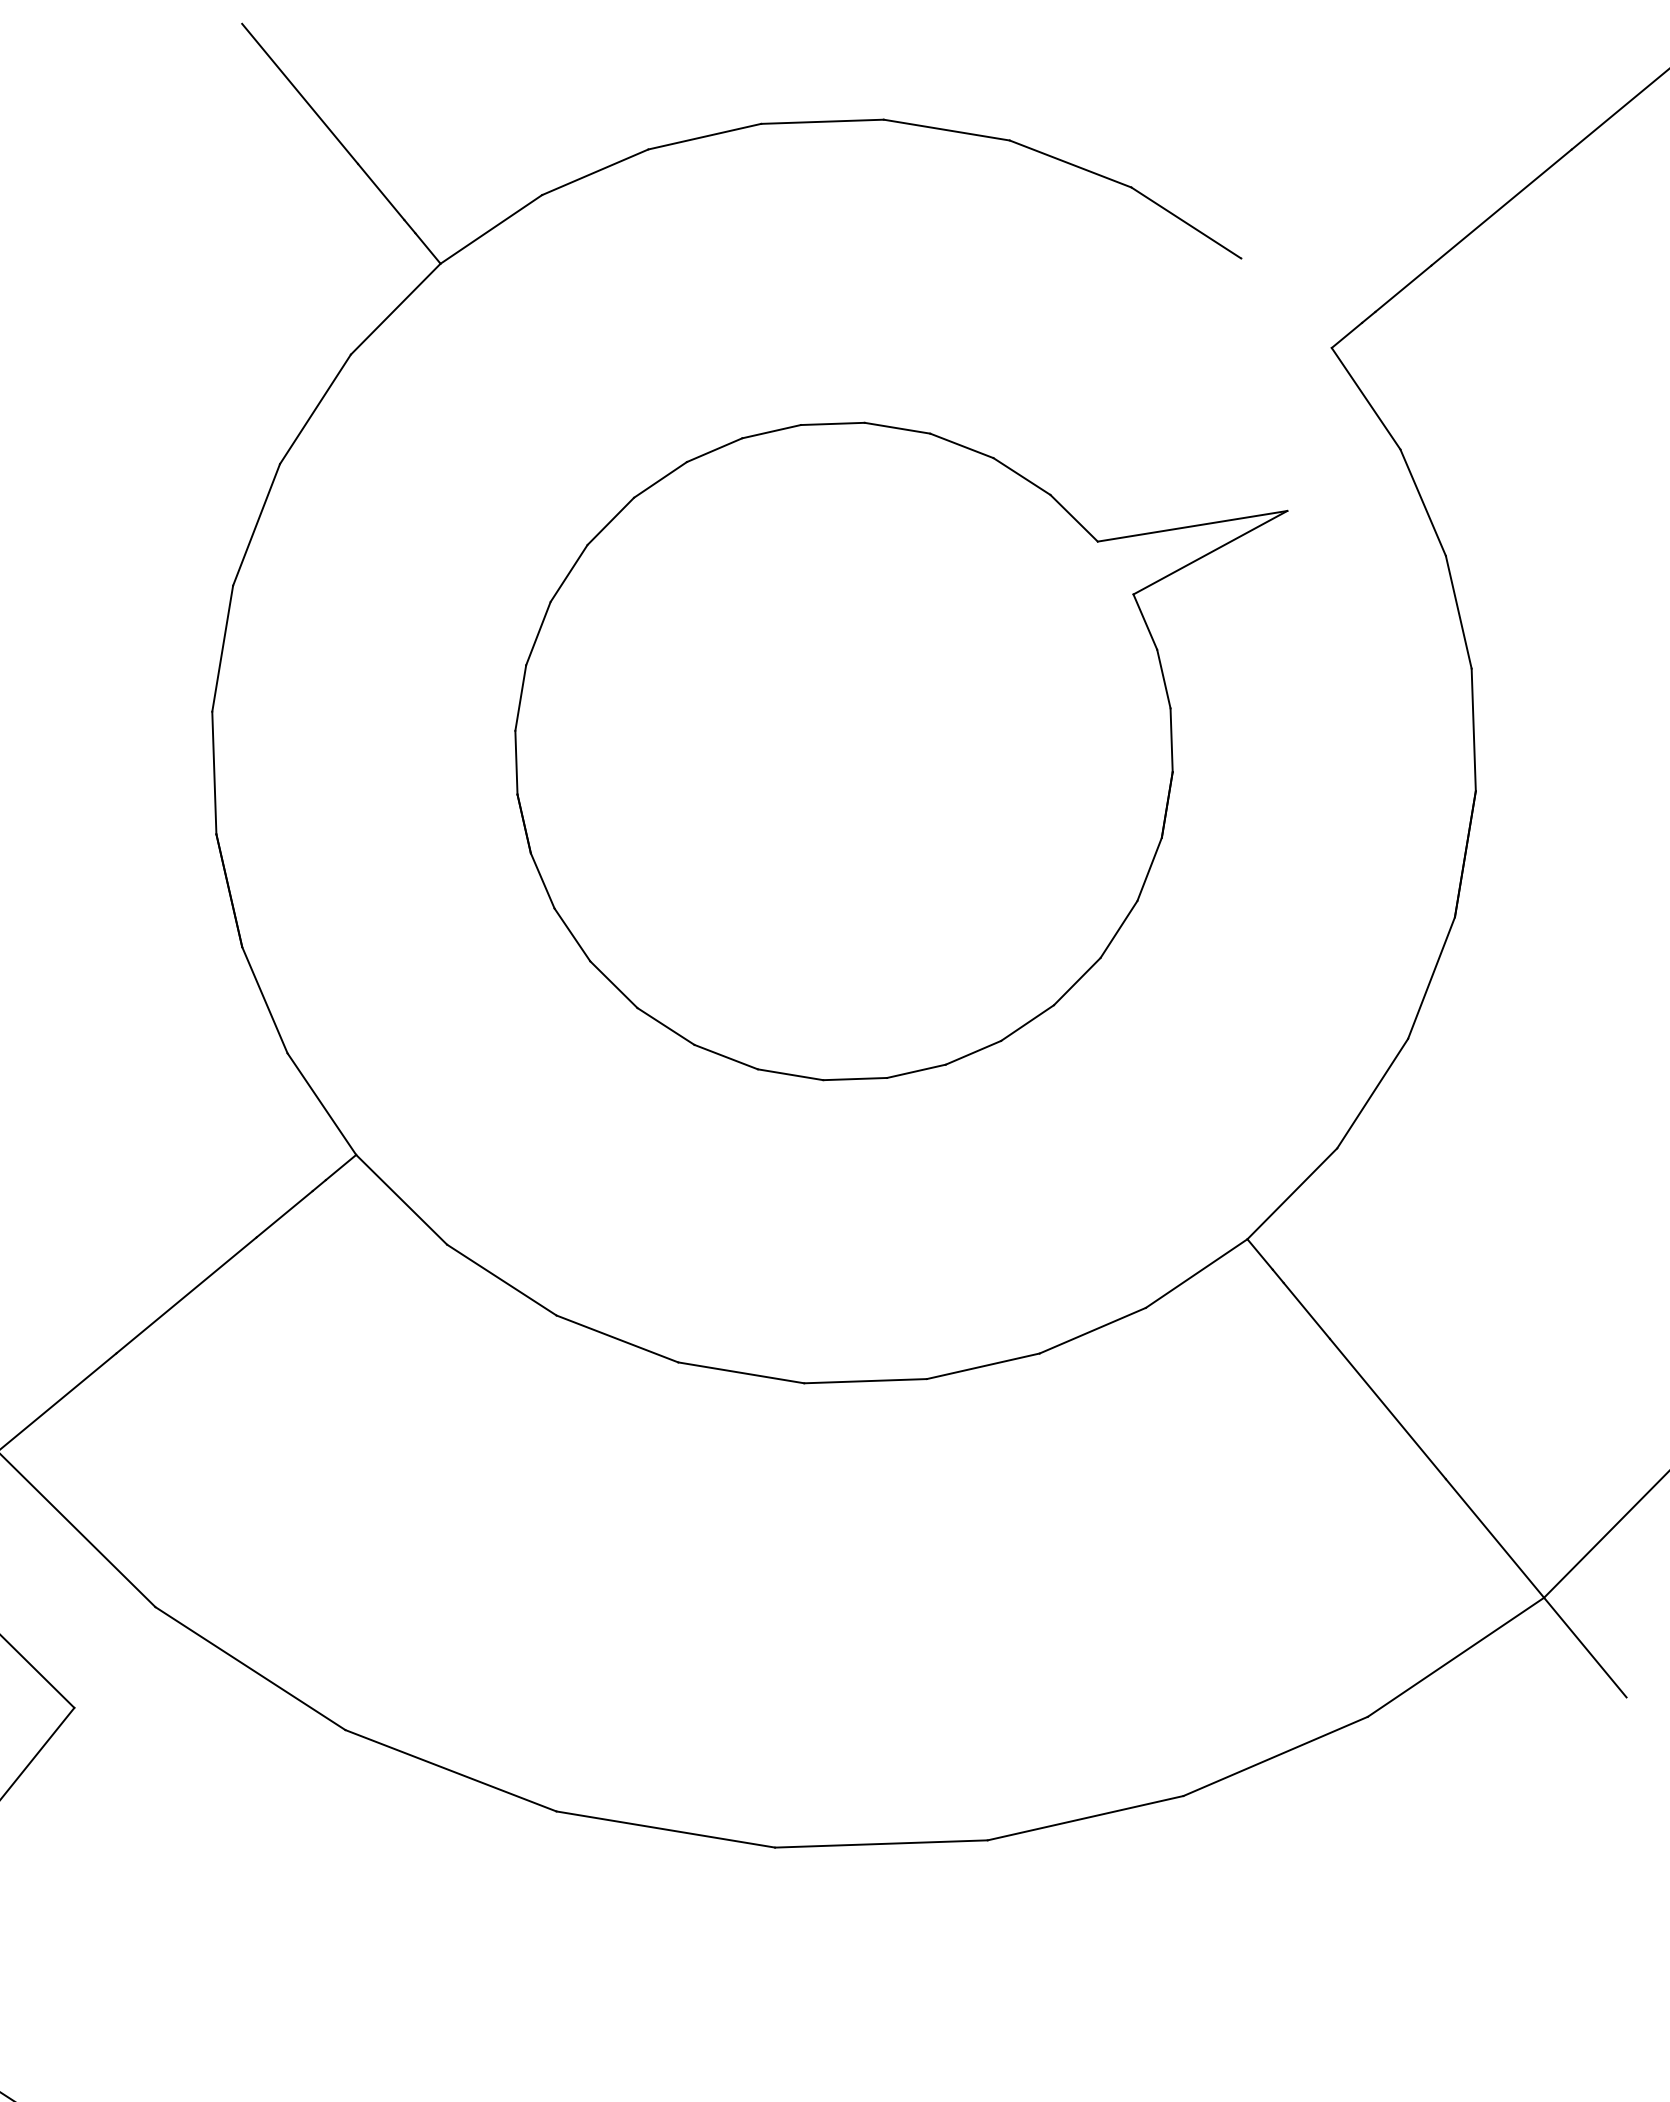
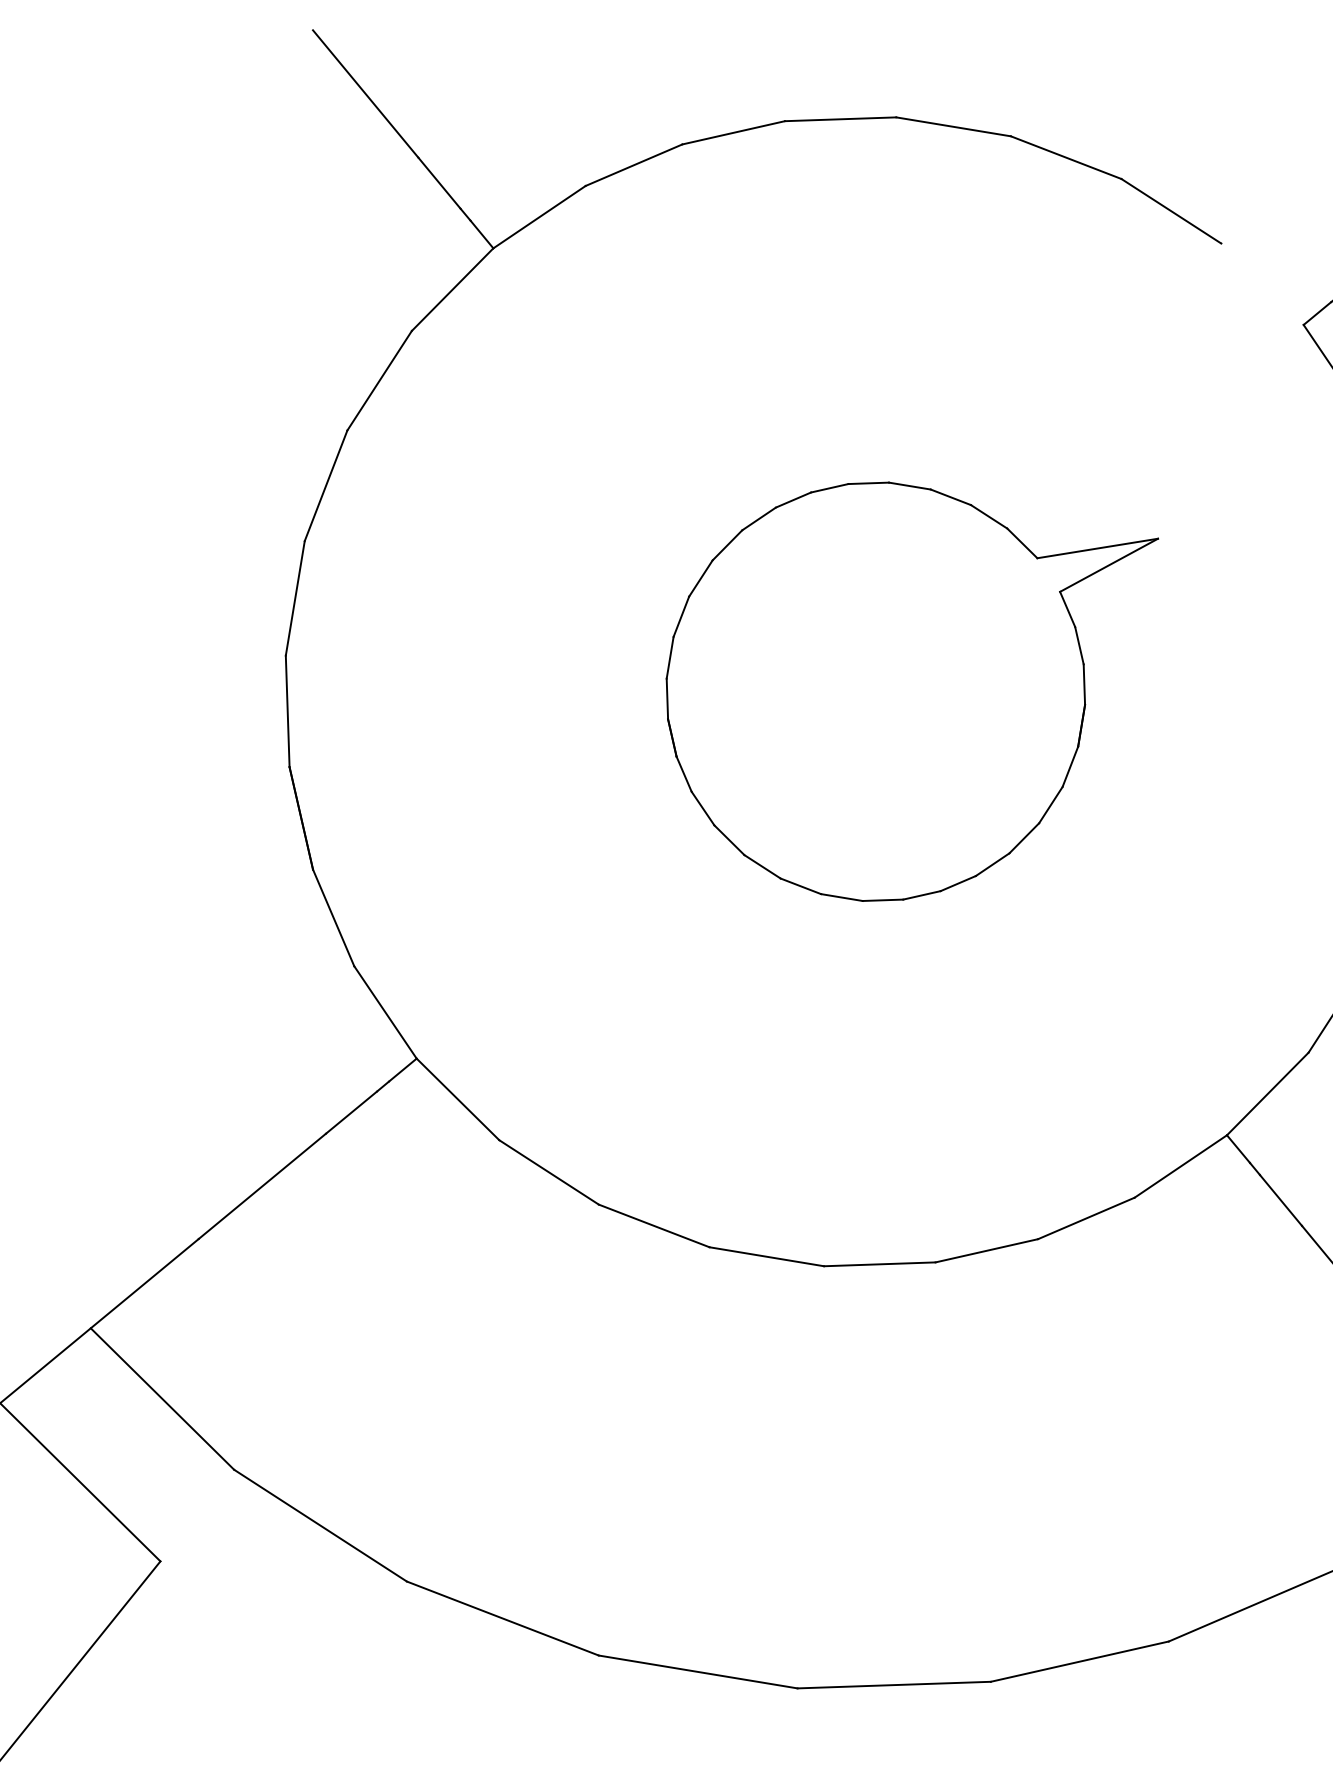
part: (901, 751) -> (912, 691), size x0.7

